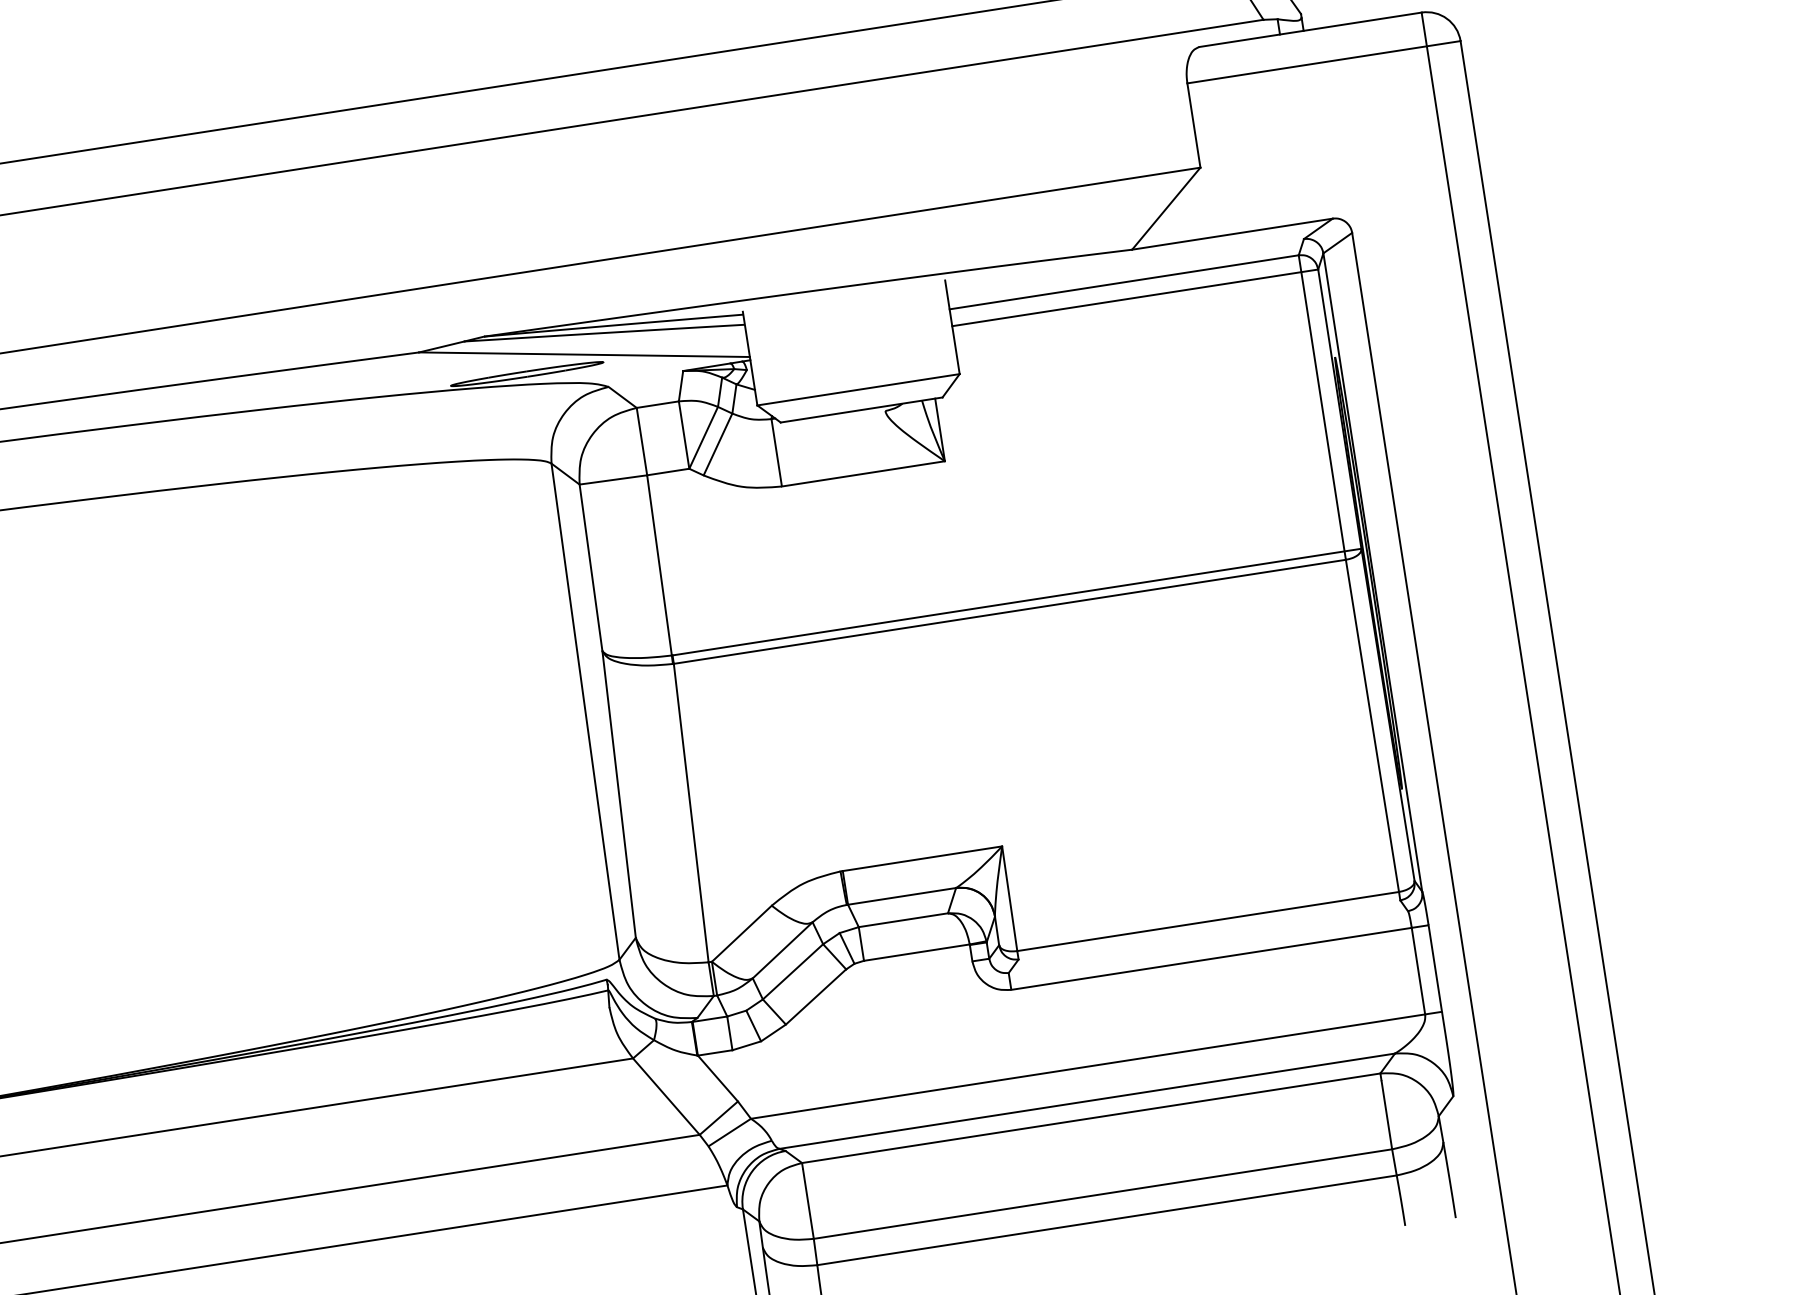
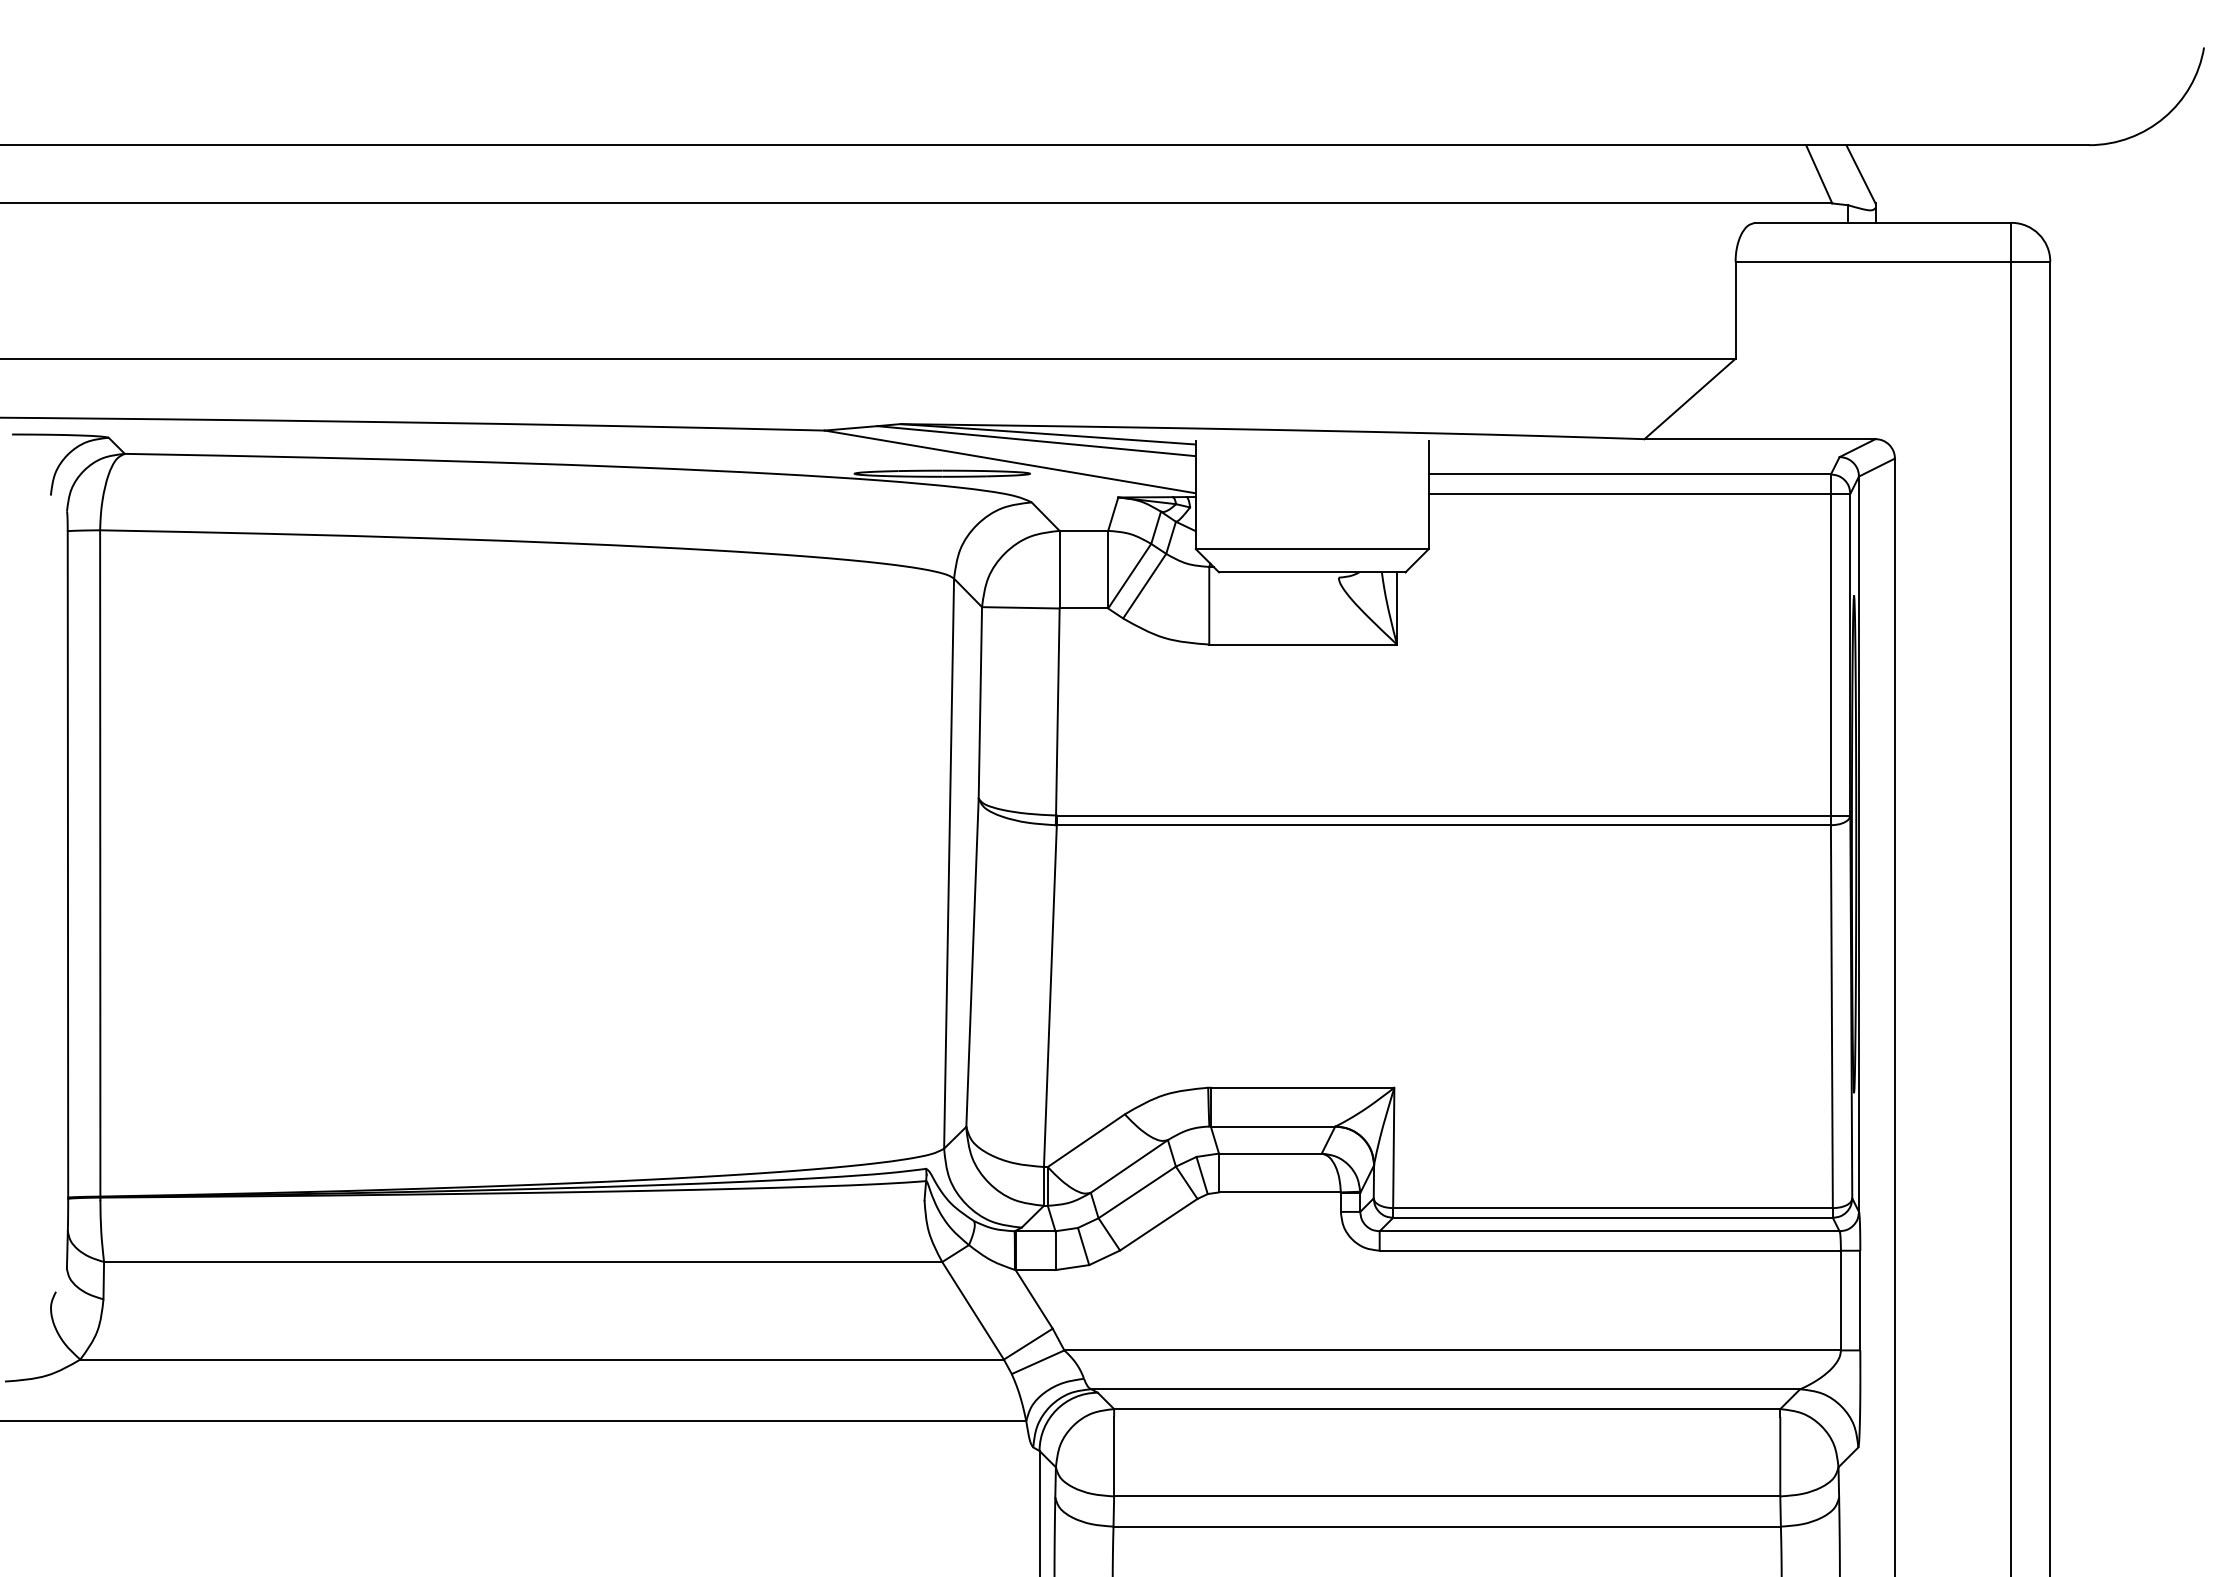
line: (1208, 929) -> (1612, 1217), added
line: (1208, 942) -> (1609, 1231), added

